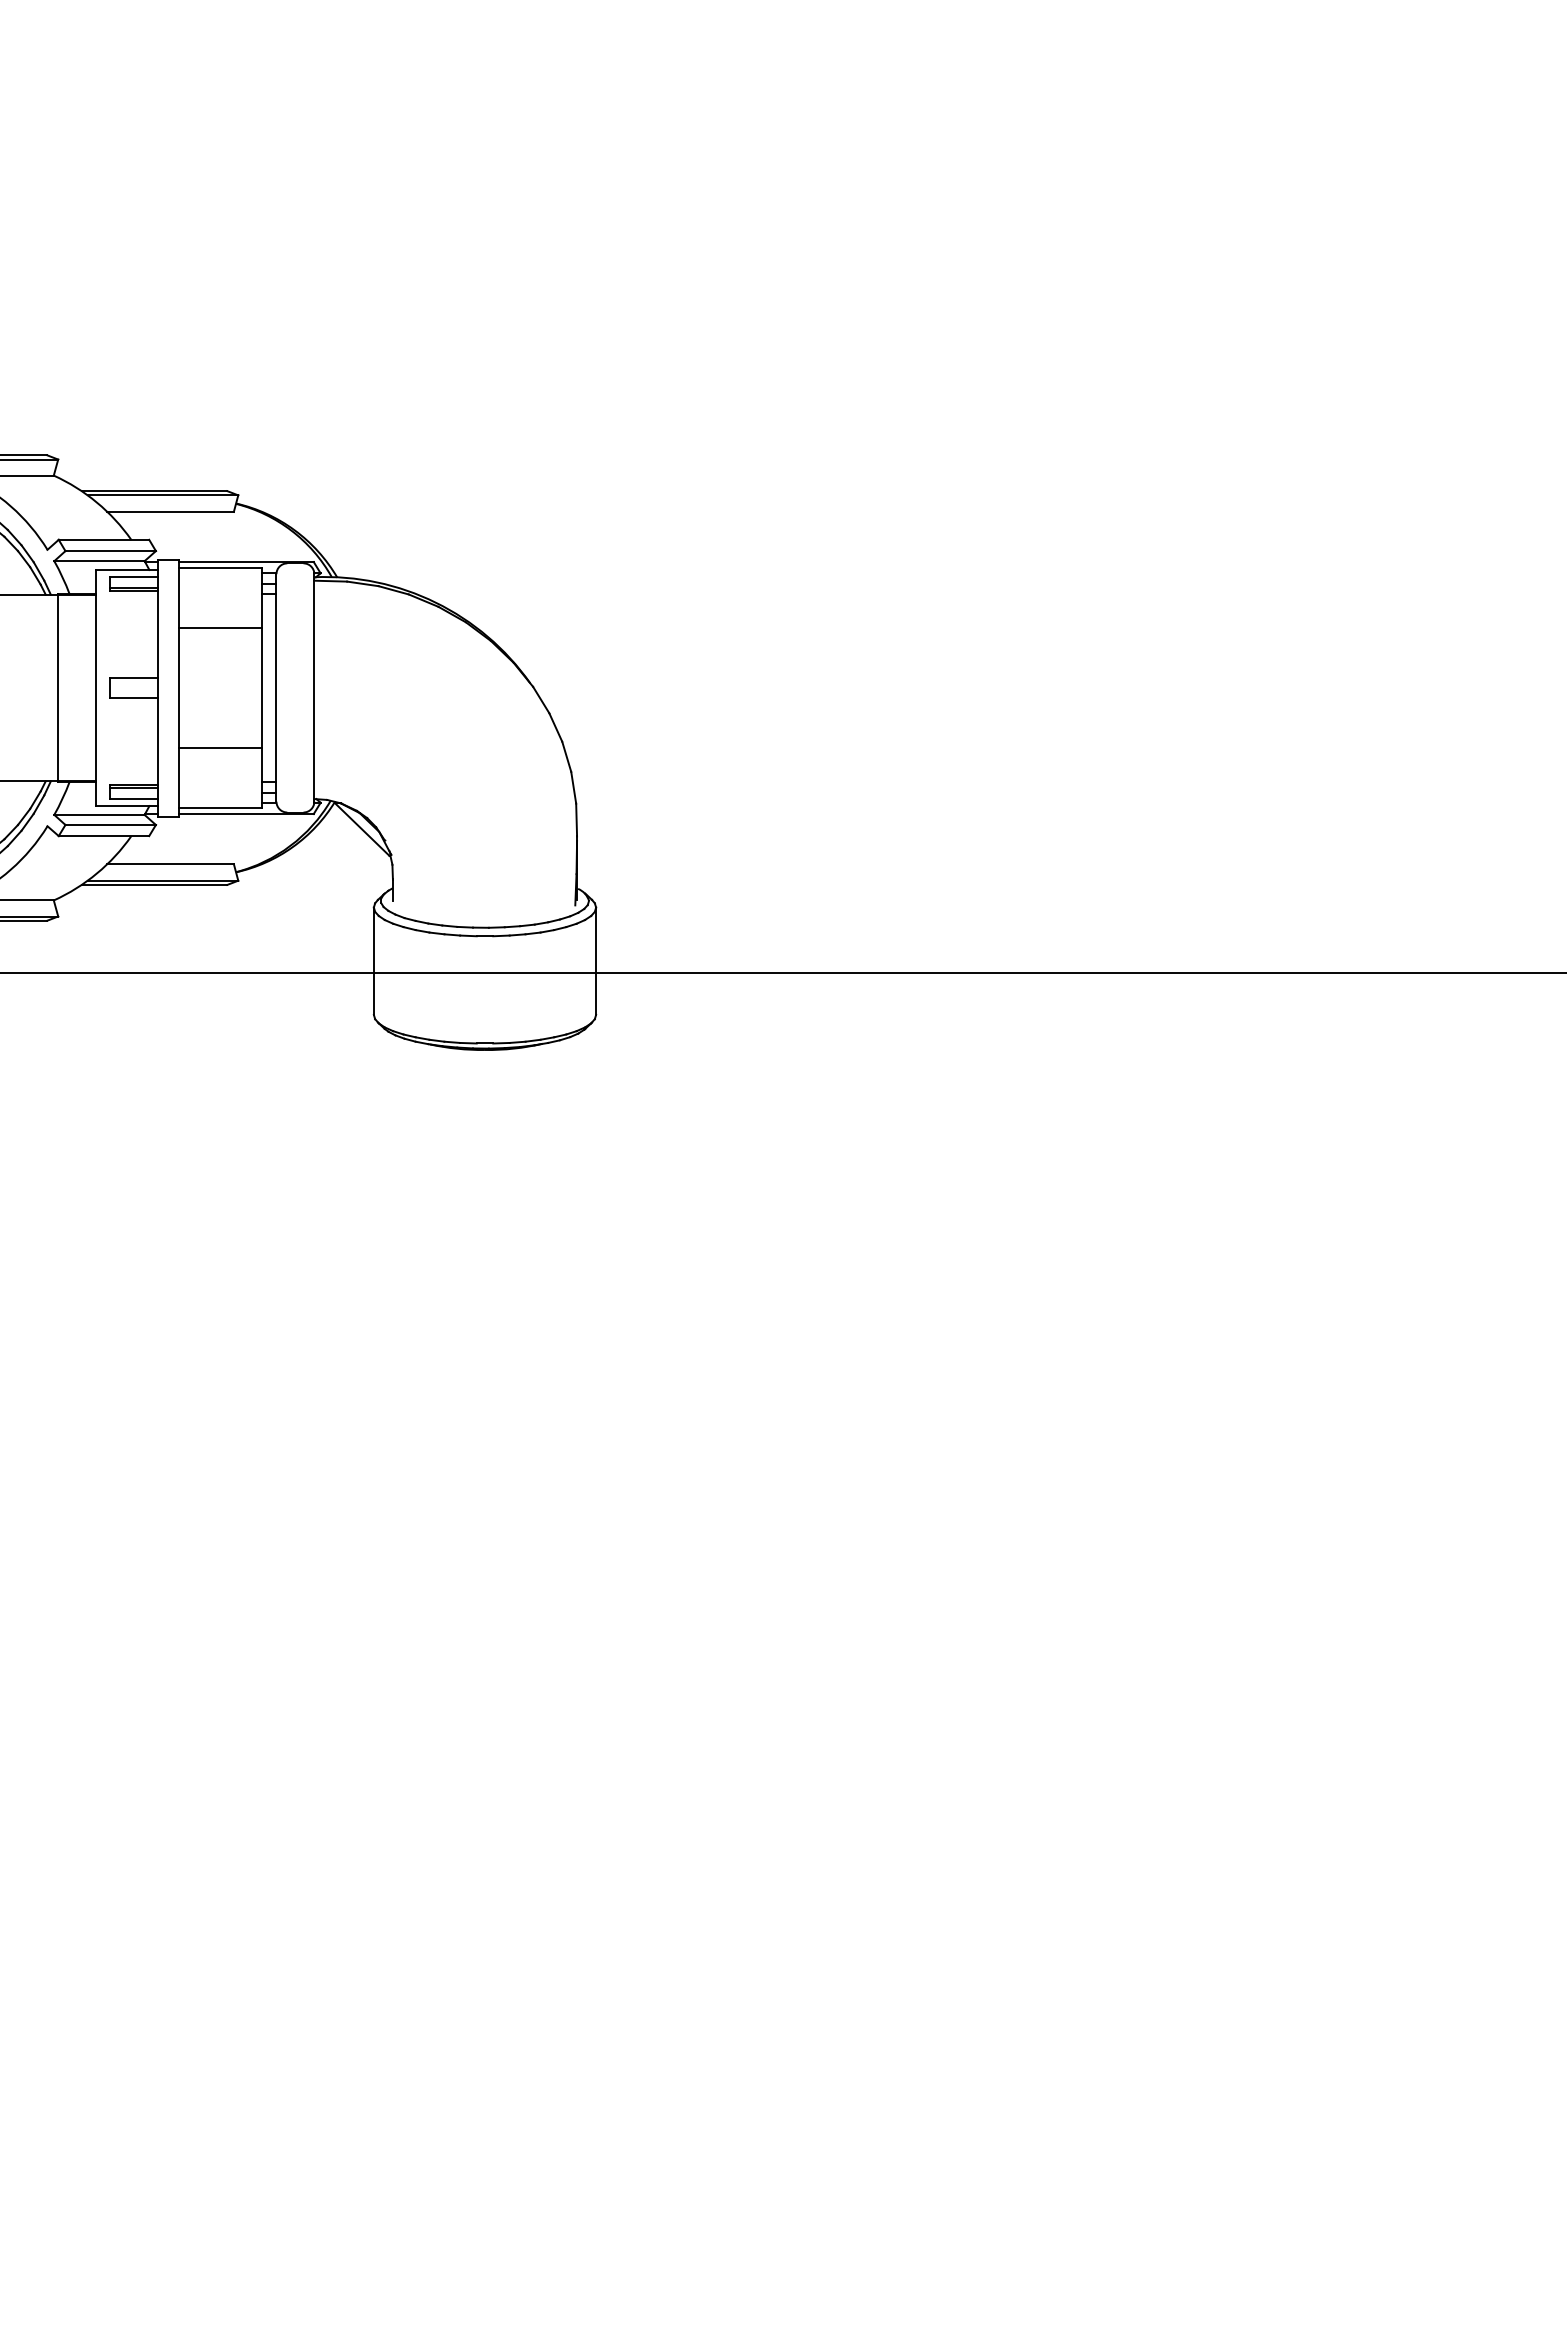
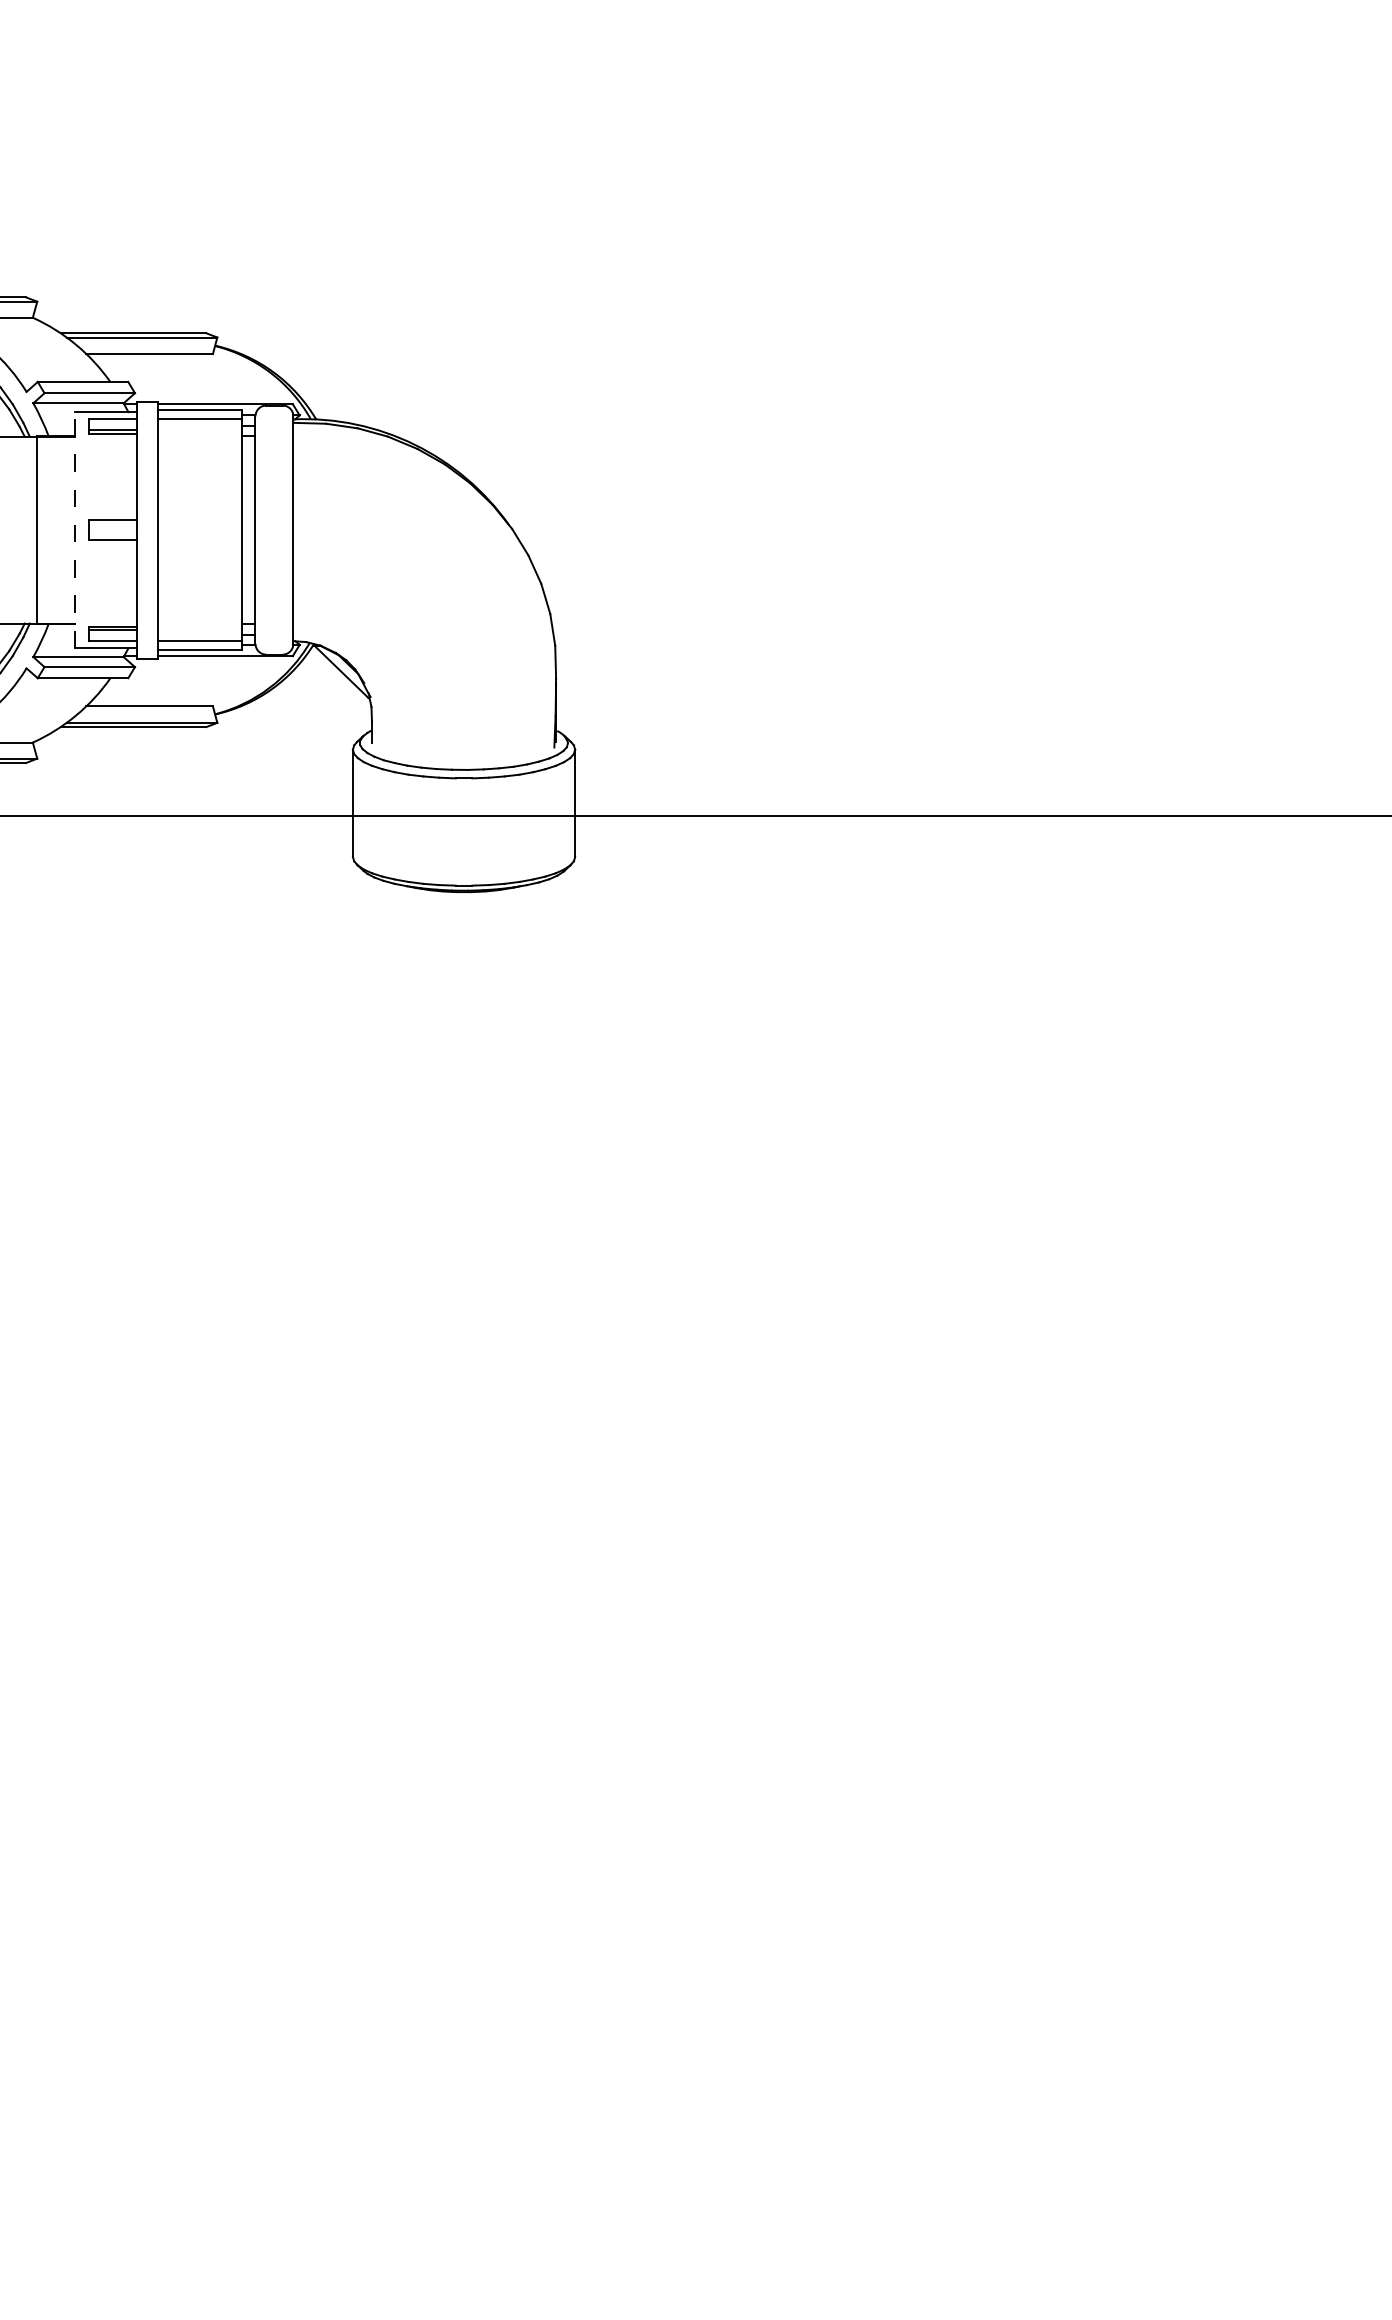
line: (220, 627) -> (199, 418), moved
line: (95, 687) -> (74, 529), solid -> dashed
line: (220, 748) -> (199, 641), moved

